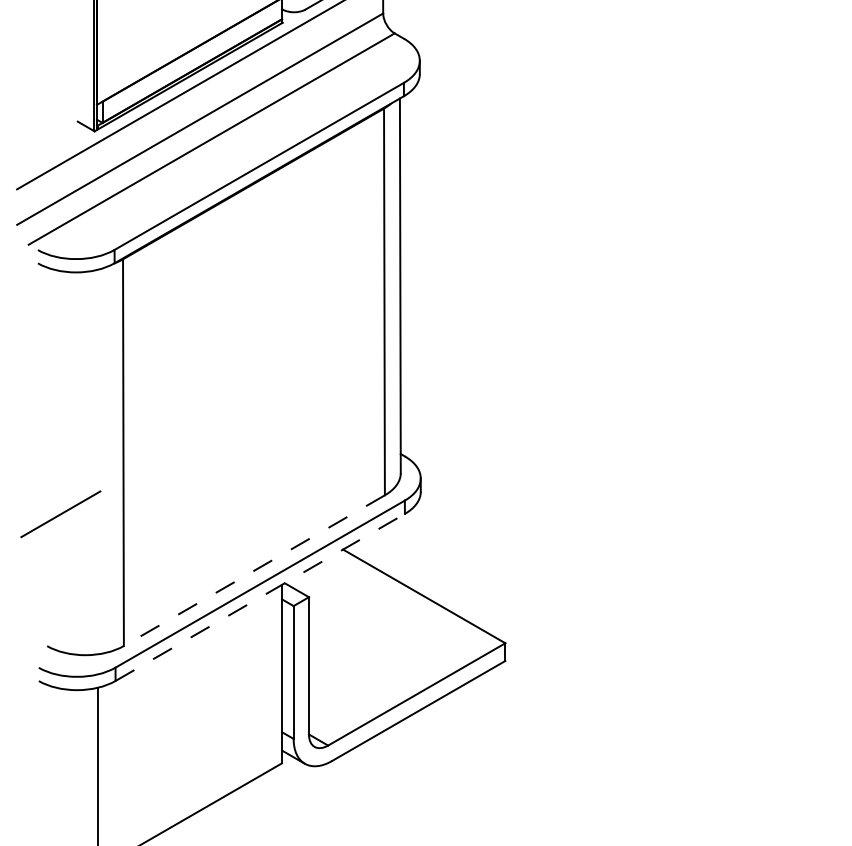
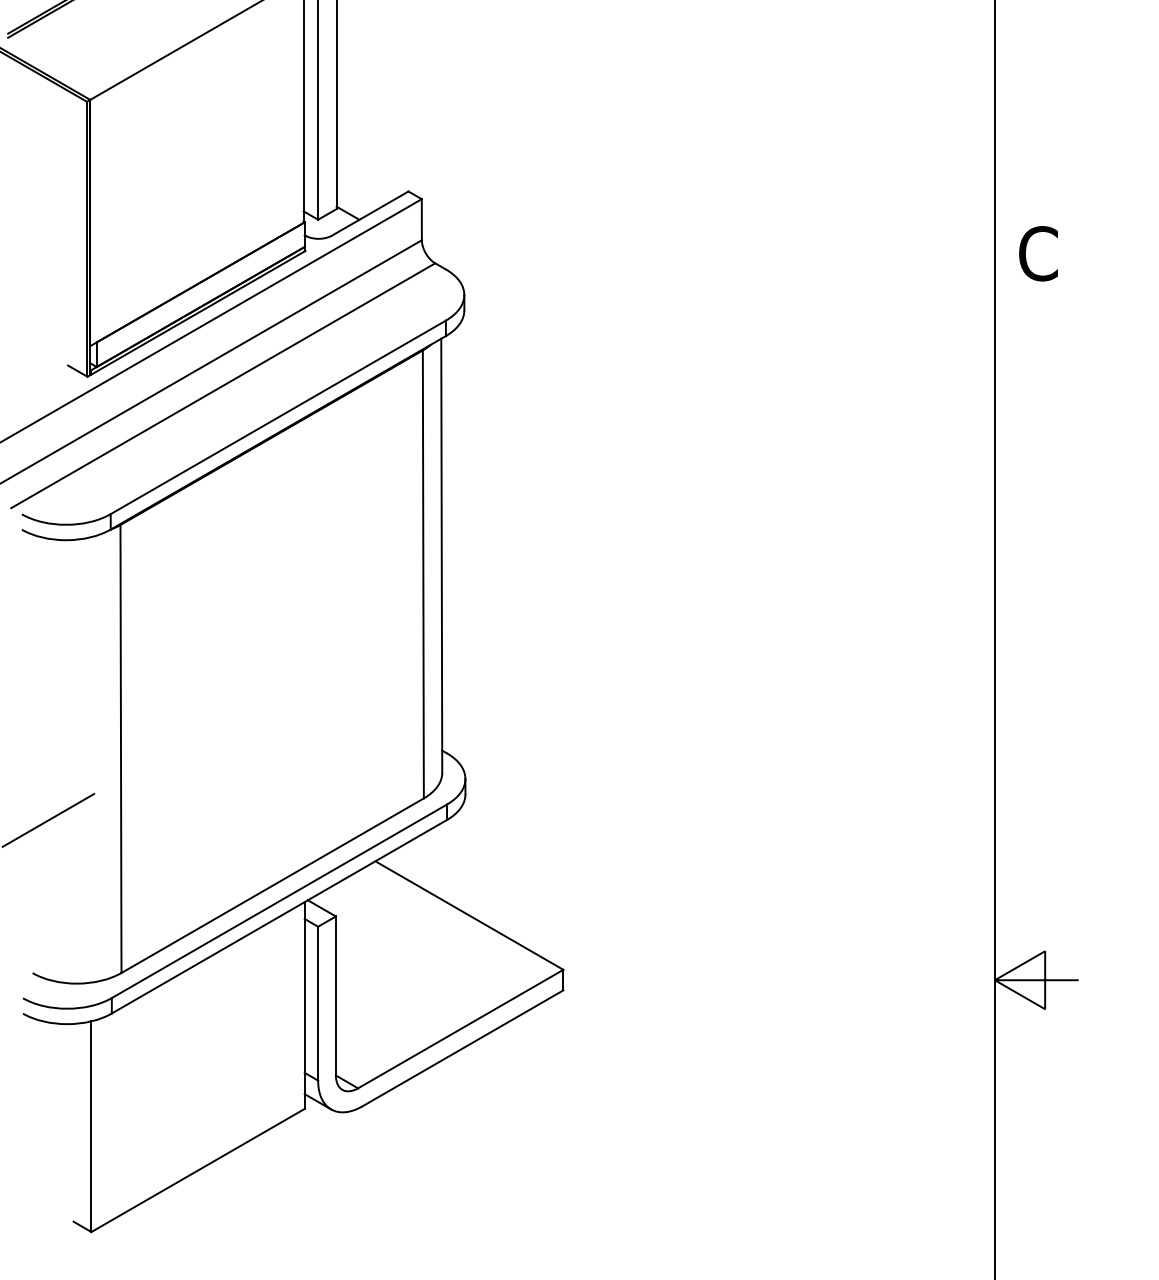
line: (254, 570) -> (272, 885), dashed -> solid
line: (260, 597) -> (279, 916), dashed -> solid

